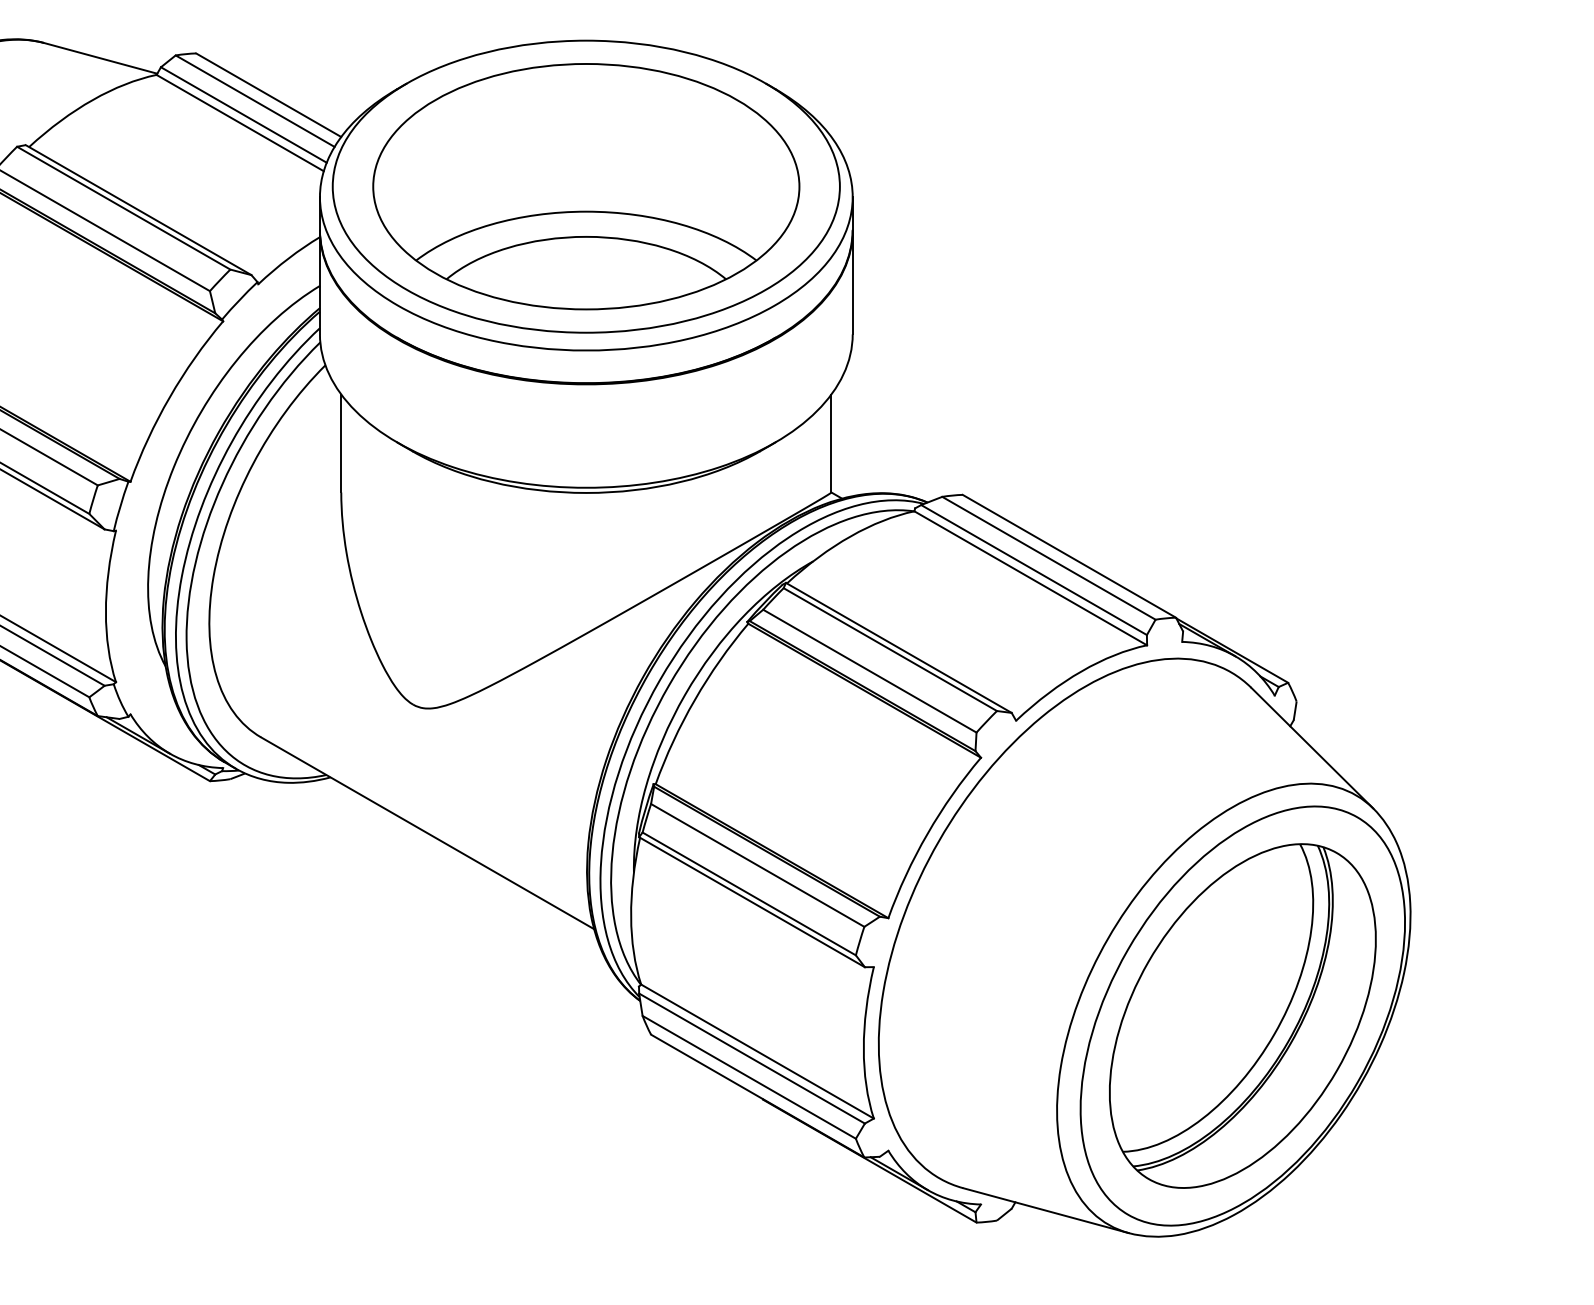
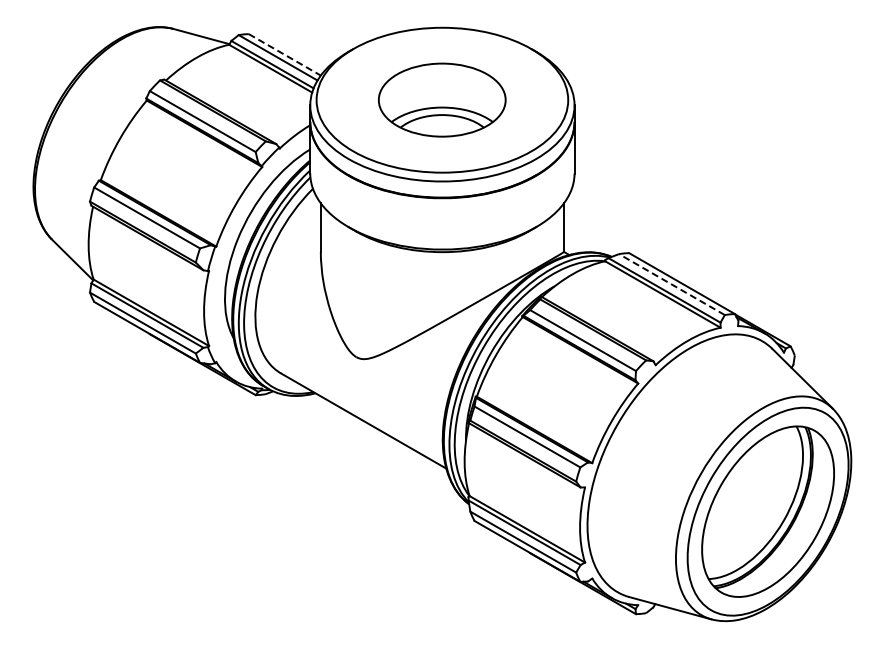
line: (268, 94) -> (284, 54), solid -> dashed
part: (584, 185) -> (441, 99), size x0.6
line: (1048, 558) -> (671, 284), solid -> dashed

